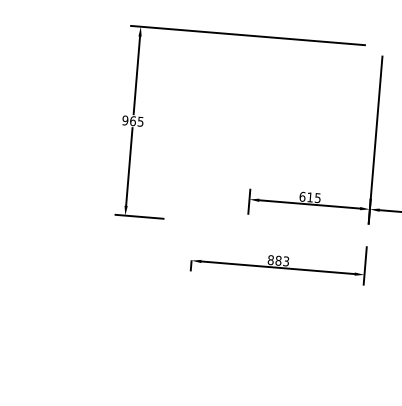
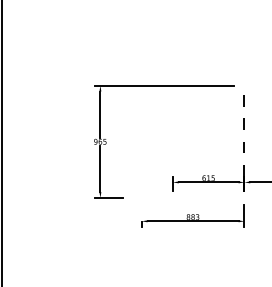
line: (376, 128) -> (244, 134), solid -> dashed

